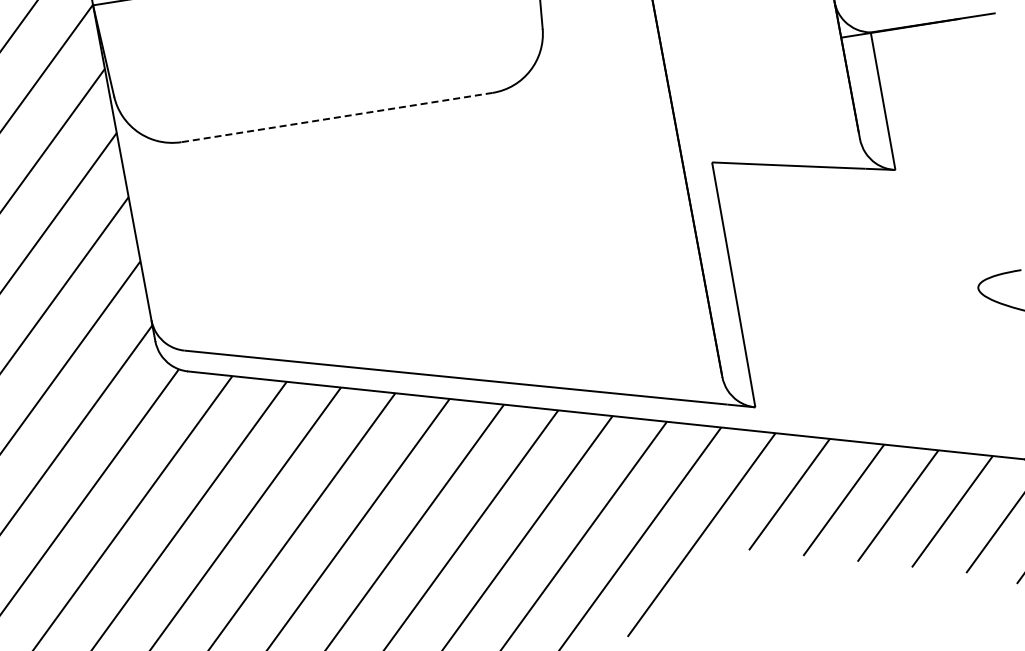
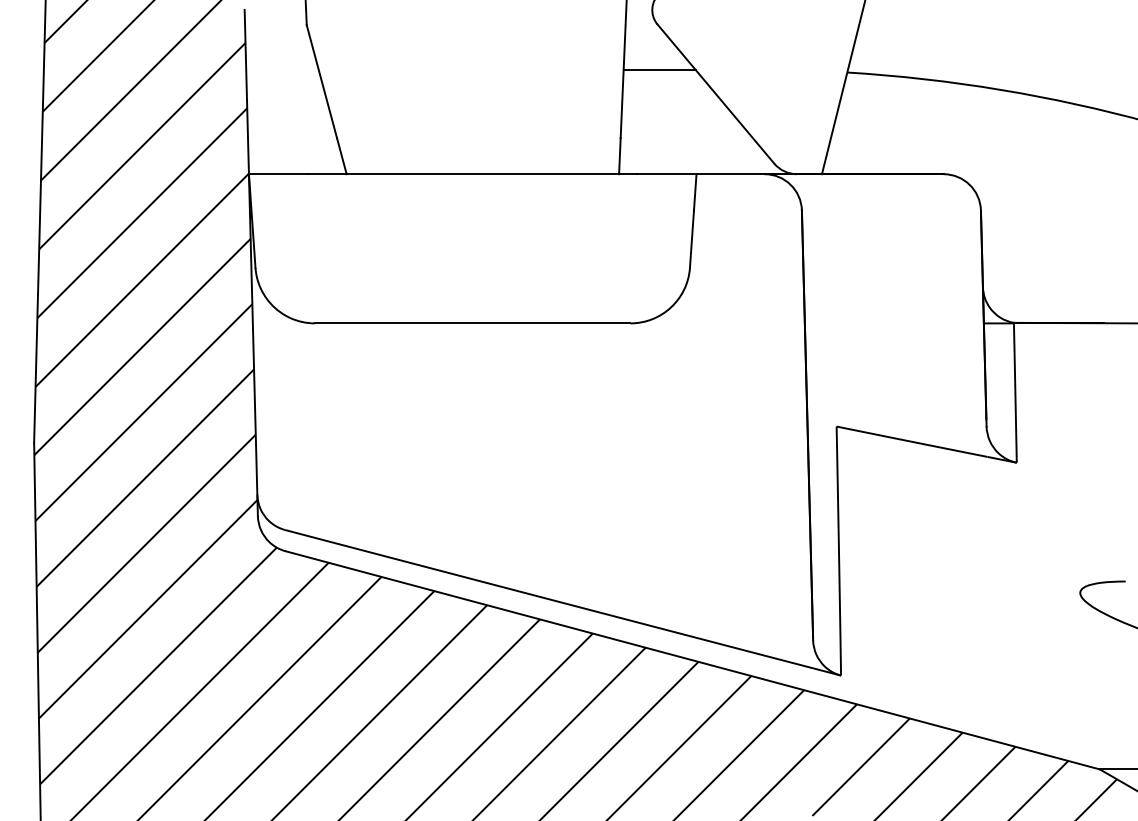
line: (336, 117) -> (472, 323), dashed -> solid

